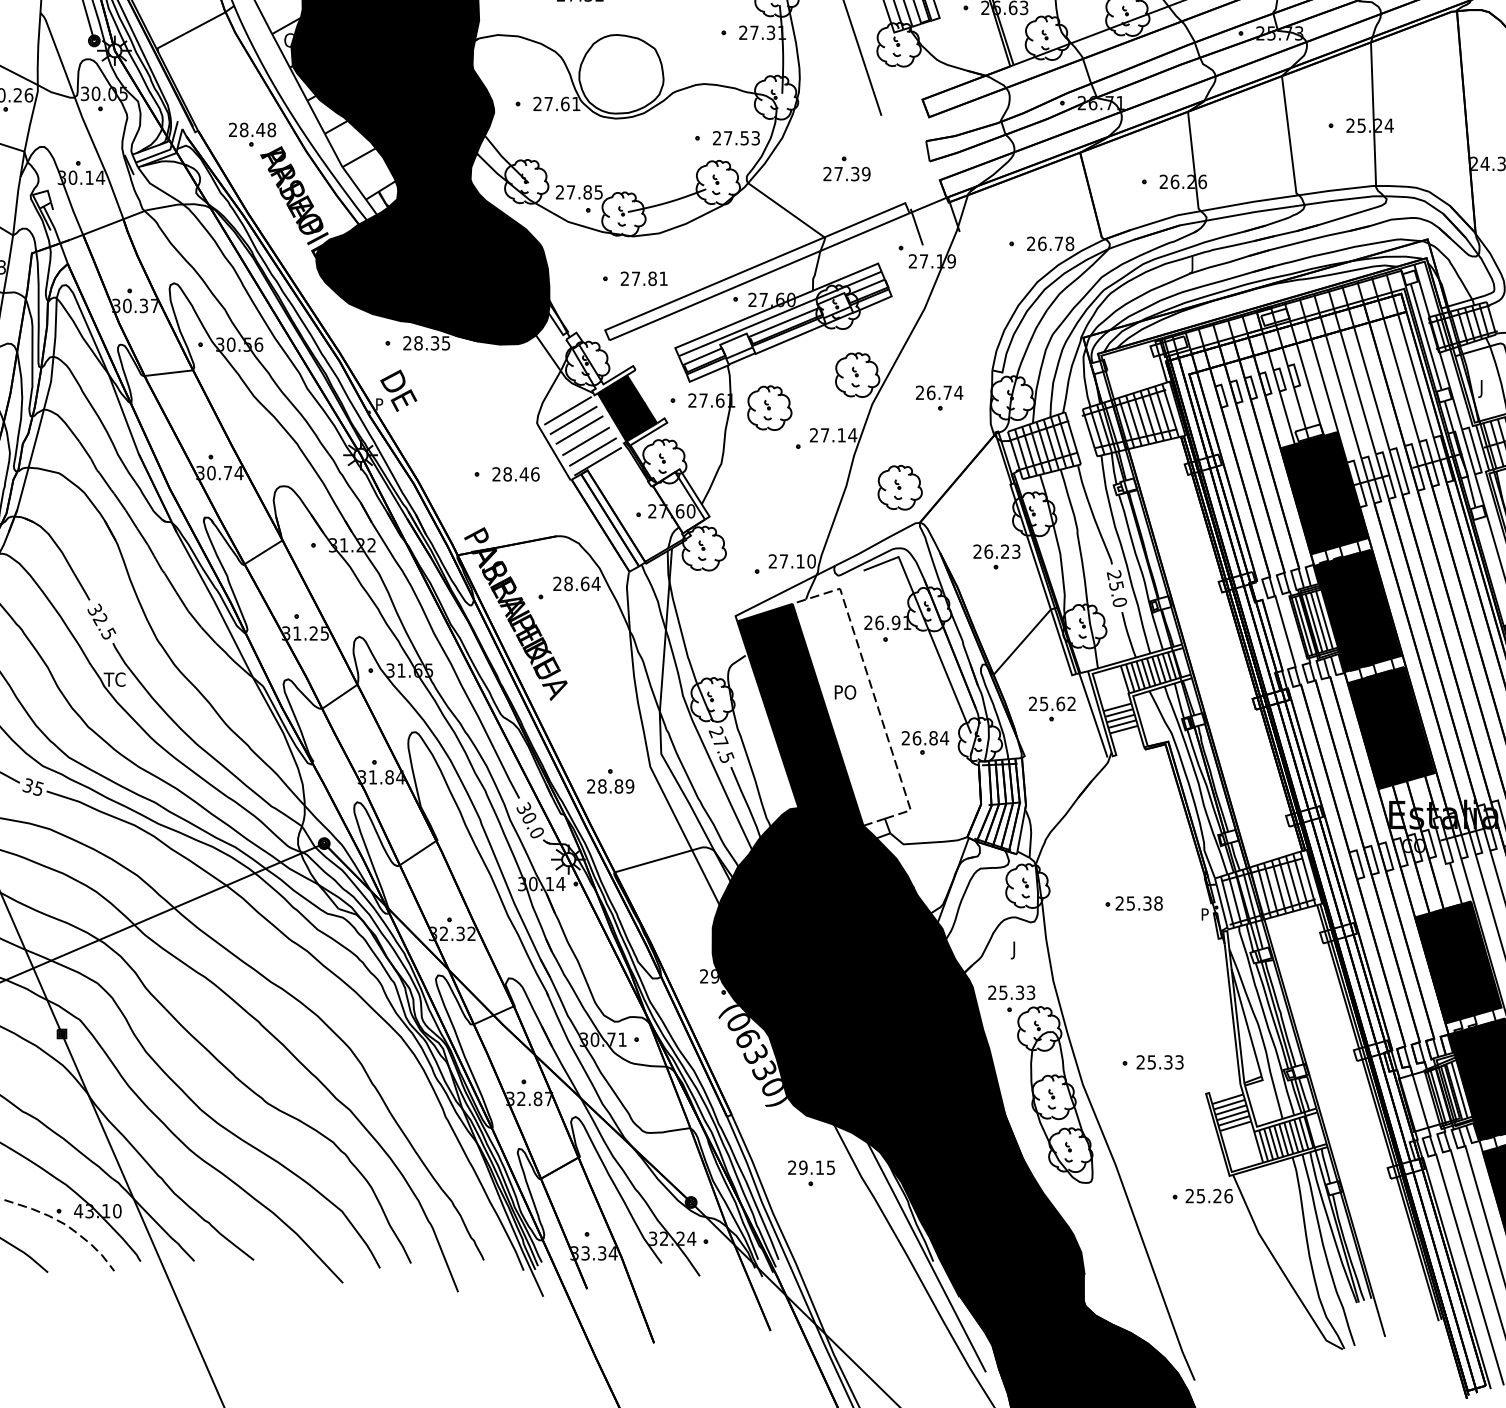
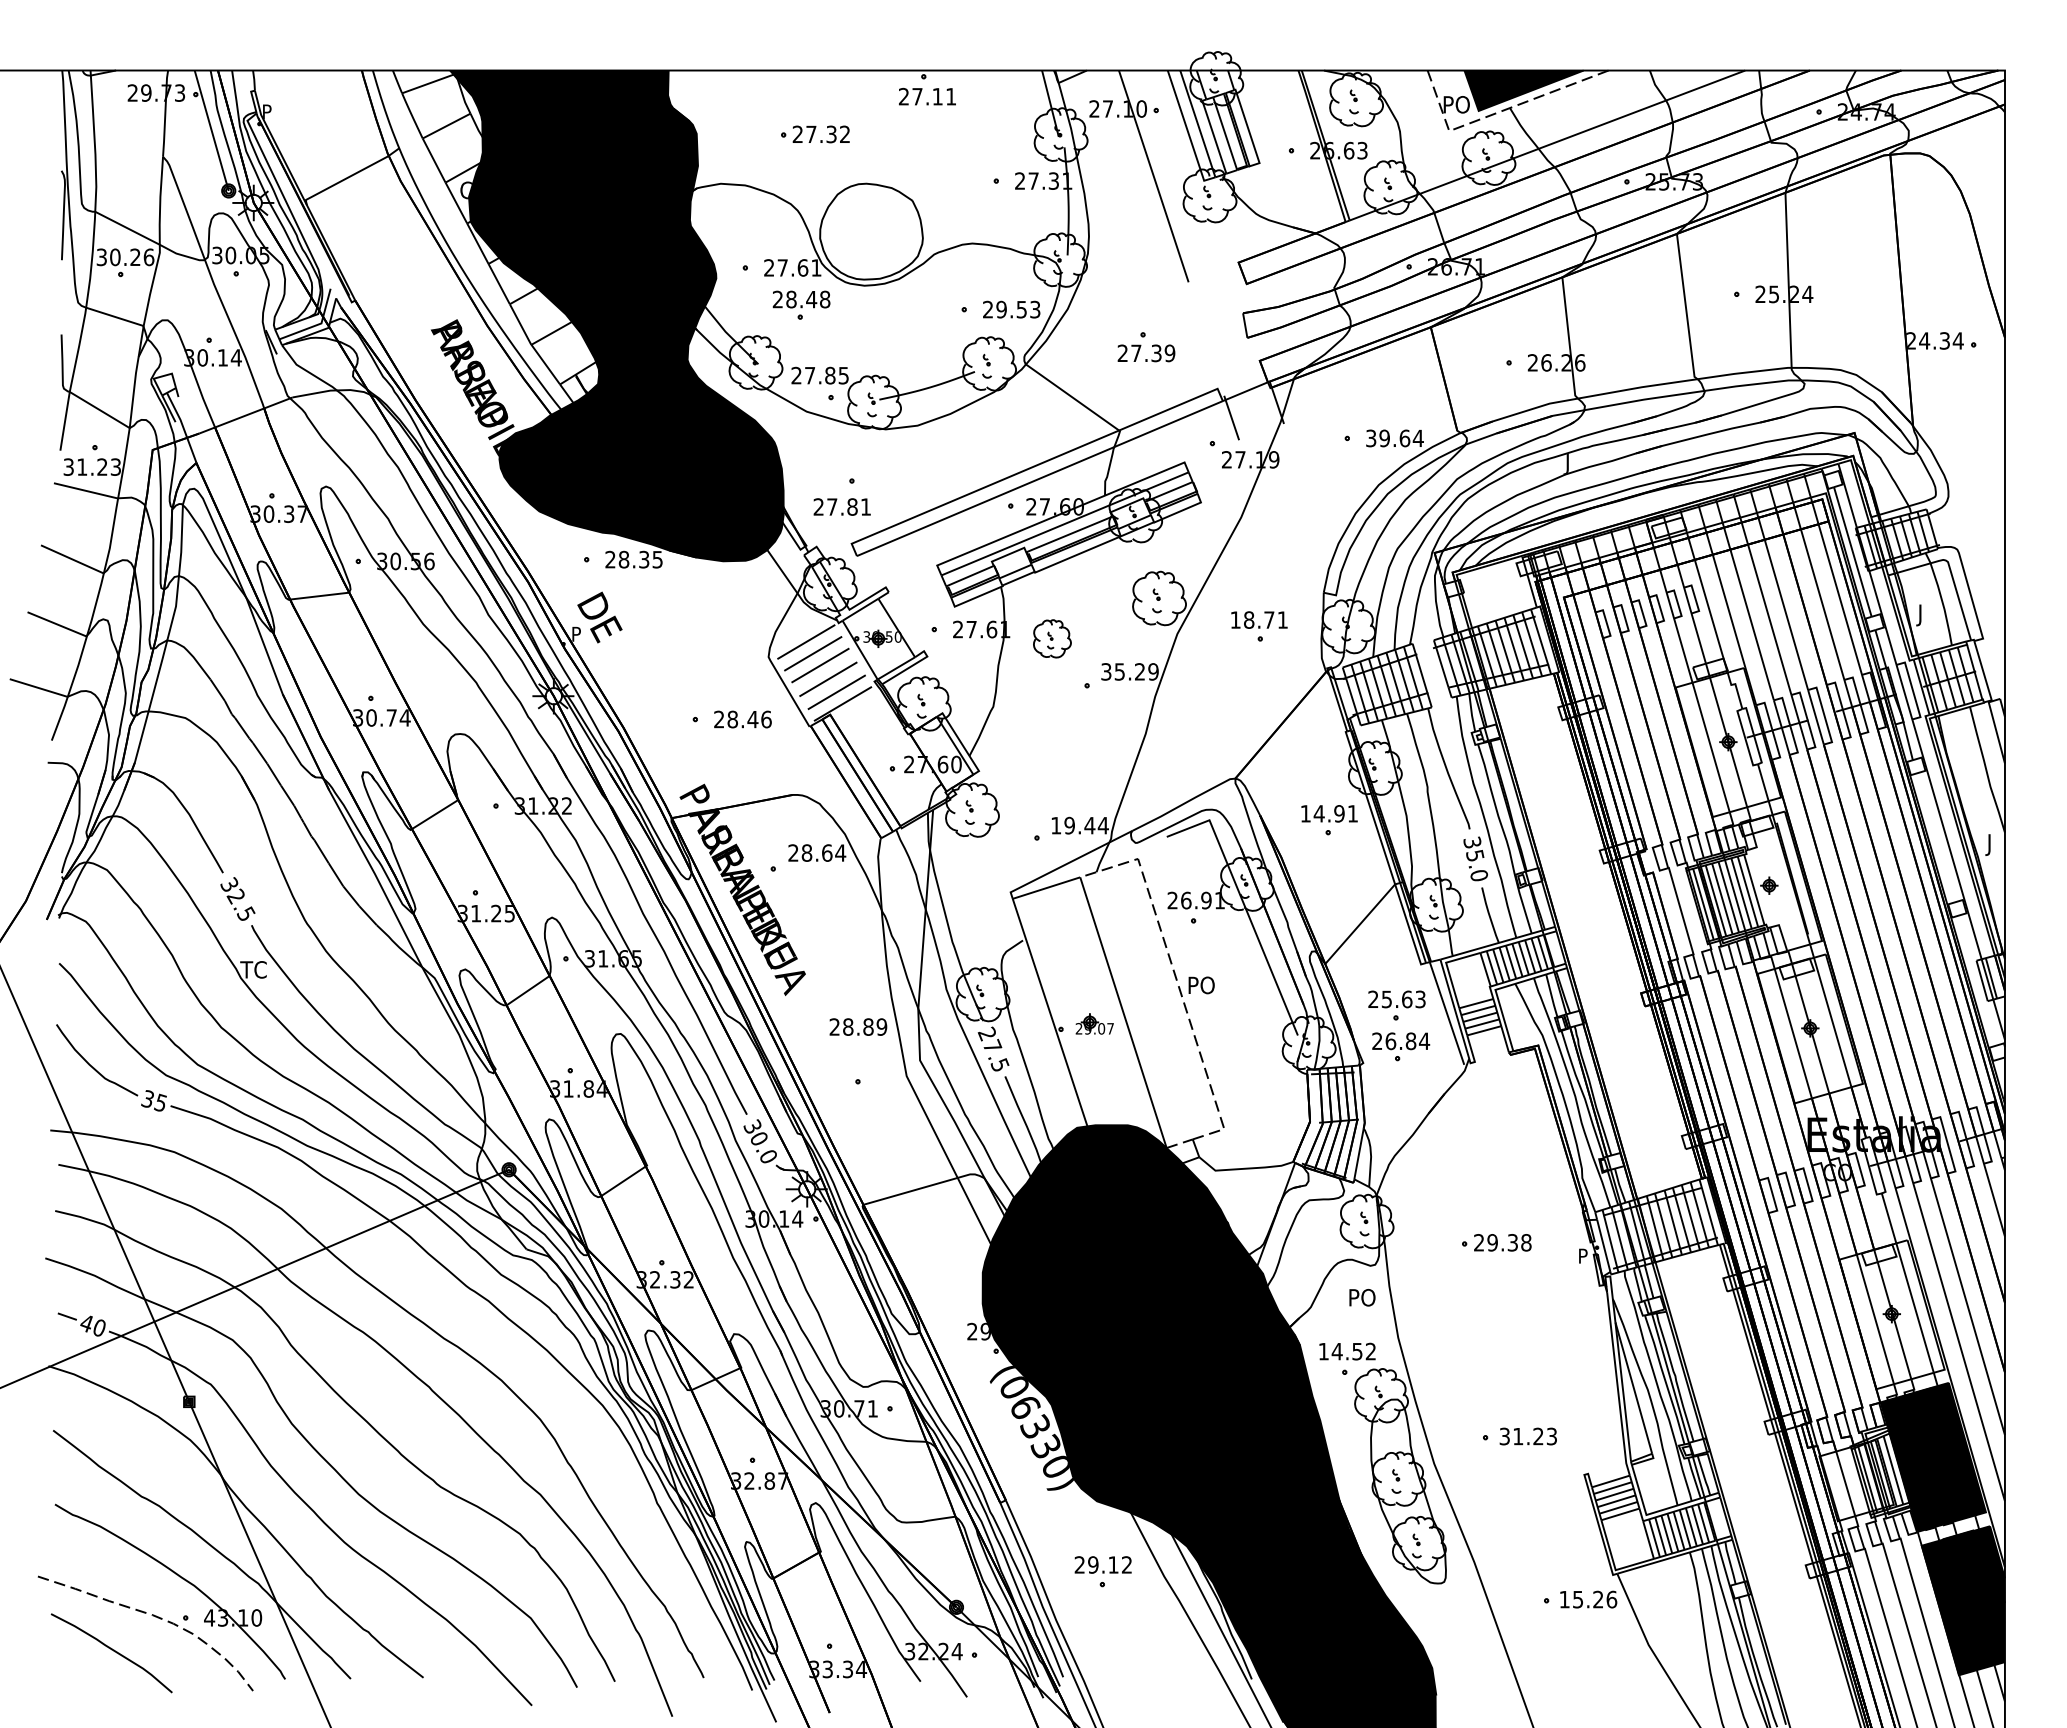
part: (252, 134) -> (801, 304), moved
text: (728, 138) -> (1001, 309), 27.53 -> 29.53
text: (1050, 243) -> (1394, 438), 26.78 -> 39.64
text: (643, 278) -> (841, 506), moved
text: (939, 392) -> (1259, 619), 26.74 -> 18.71
fill: (627, 407) -> (878, 638), removed
part: (769, 407) -> (1052, 638), size x0.7
text: (833, 434) -> (1130, 671), 27.14 -> 35.29
part: (900, 487) -> (1211, 735), removed
fill: (1324, 493) -> (1728, 742), removed
text: (996, 551) -> (1328, 813), 26.23 -> 14.91
text: (792, 561) -> (1079, 825), 27.10 -> 19.44
text: (1114, 575) -> (1472, 842), 25.0 -> 35.0
fill: (1357, 610) -> (1769, 885), removed
text: (845, 692) -> (1201, 985), moved
text: (1071, 703) -> (1420, 999), 25.62 -> 25.63
fill: (800, 723) -> (1089, 1023), removed
fill: (1390, 727) -> (1809, 1028), removed
part: (925, 742) -> (1401, 1046), moved
text: (610, 786) -> (858, 1026), moved
text: (1130, 903) -> (1492, 1242), 25.38 -> 29.38
text: (1022, 950) -> (1360, 1299), J -> PO
fill: (1457, 962) -> (1891, 1314), removed
text: (1011, 992) -> (1346, 1351), 25.33 -> 14.52
text: (1154, 1062) -> (1521, 1436), 25.33 -> 31.23
text: (830, 1167) -> (1126, 1564), 29.15 -> 29.12
text: (1189, 1196) -> (1564, 1599), 25.26 -> 15.26

